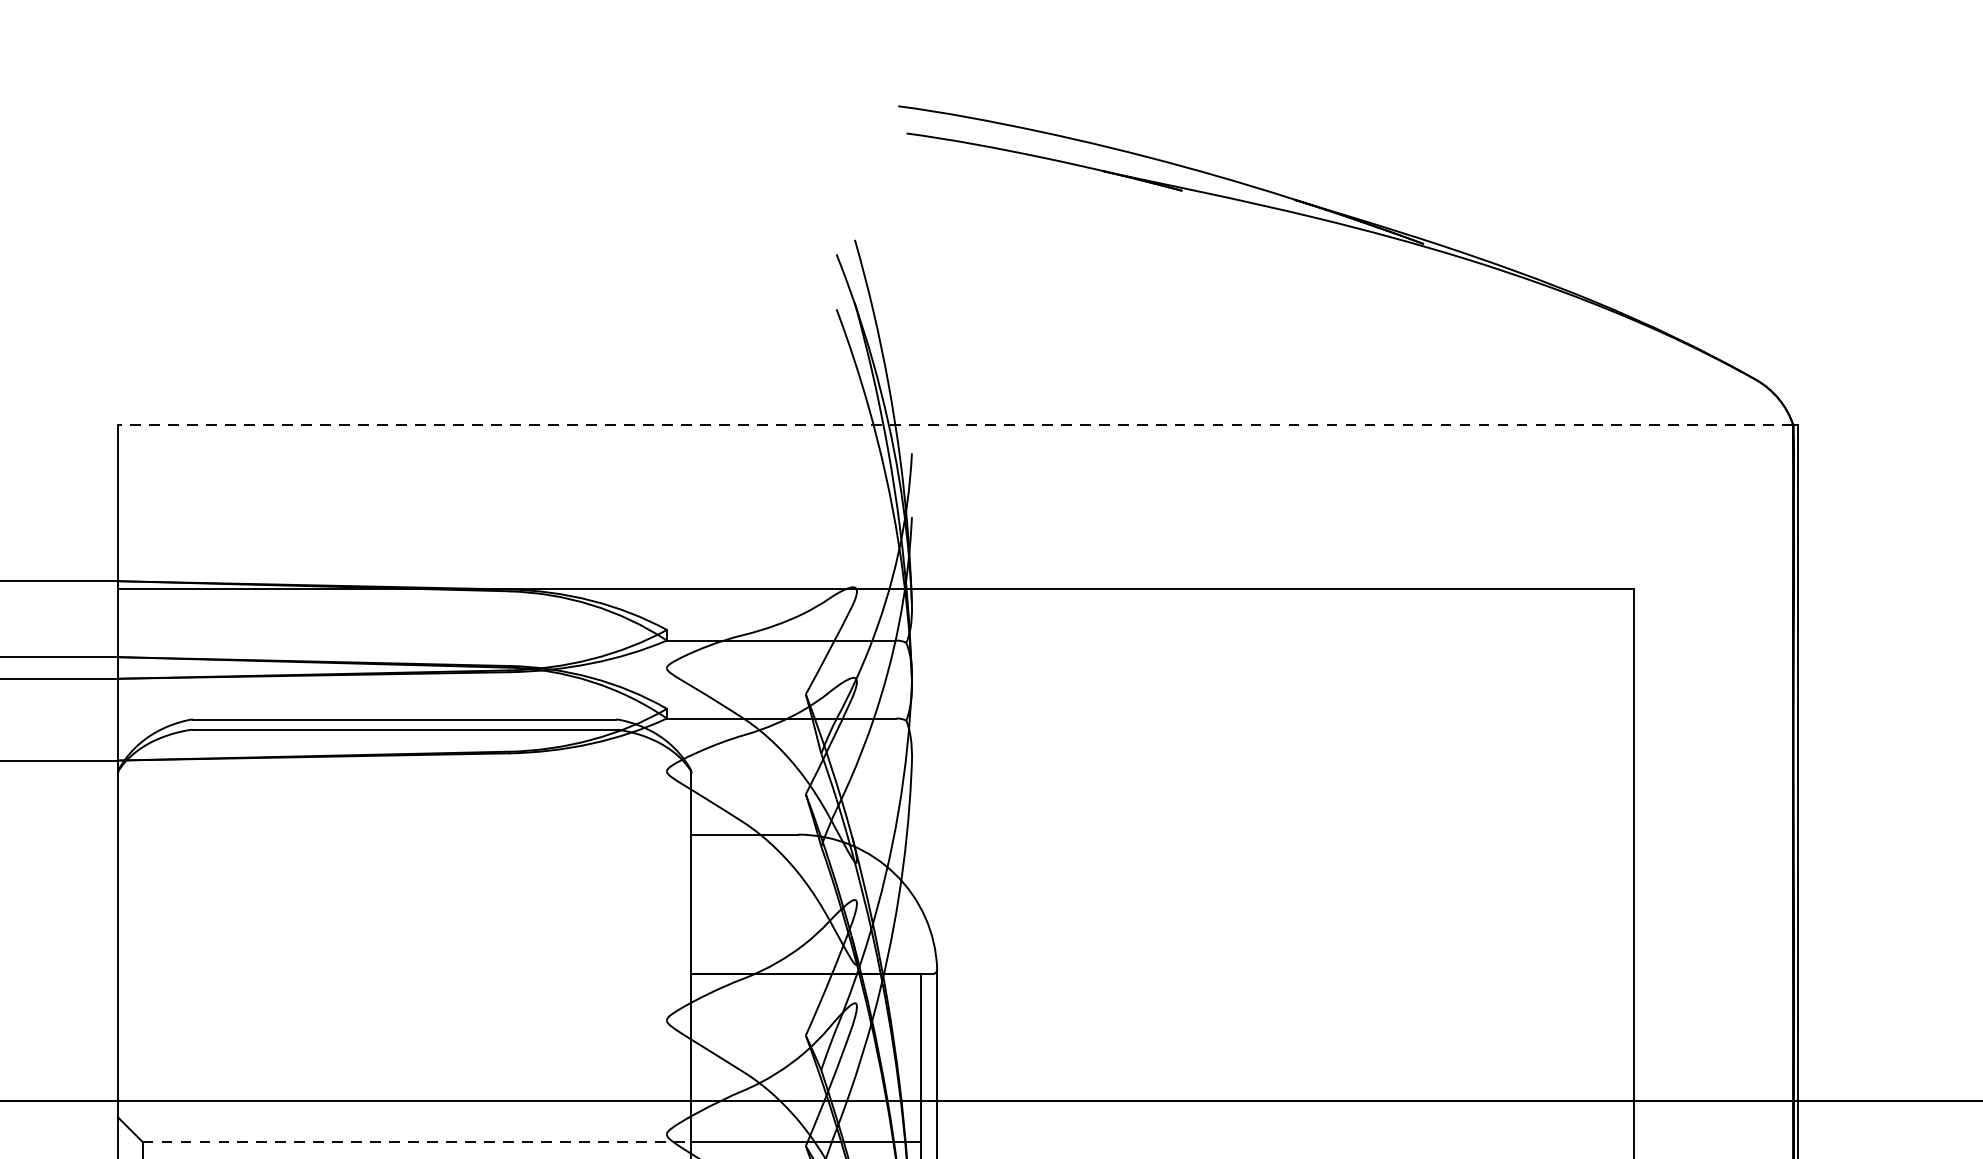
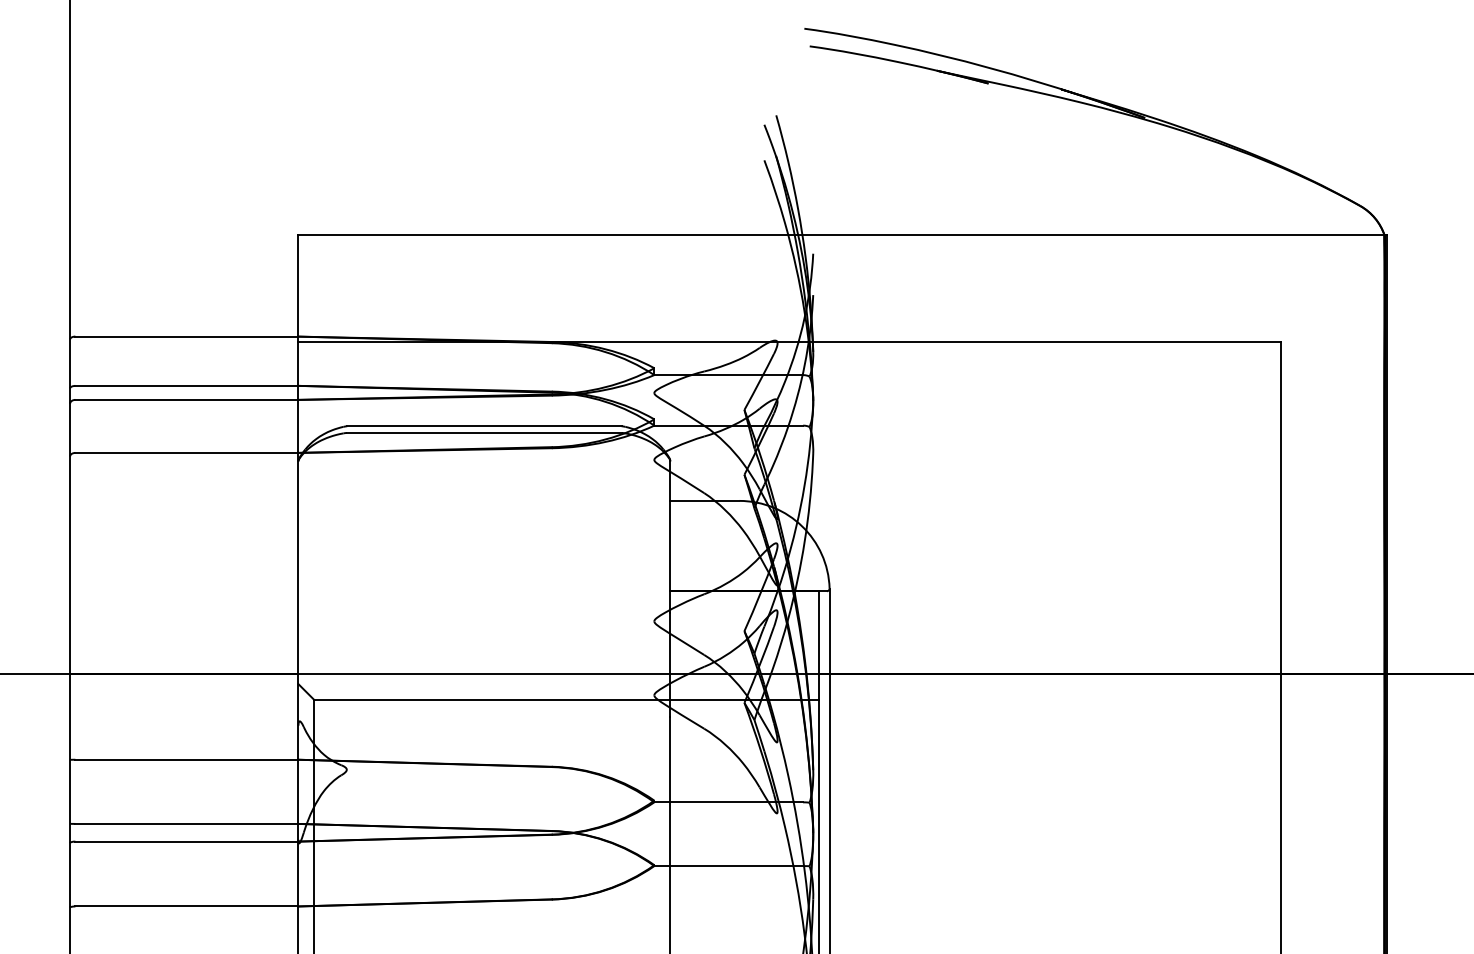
line: (955, 425) -> (841, 235), dashed -> solid
line: (417, 1142) -> (492, 700), dashed -> solid

